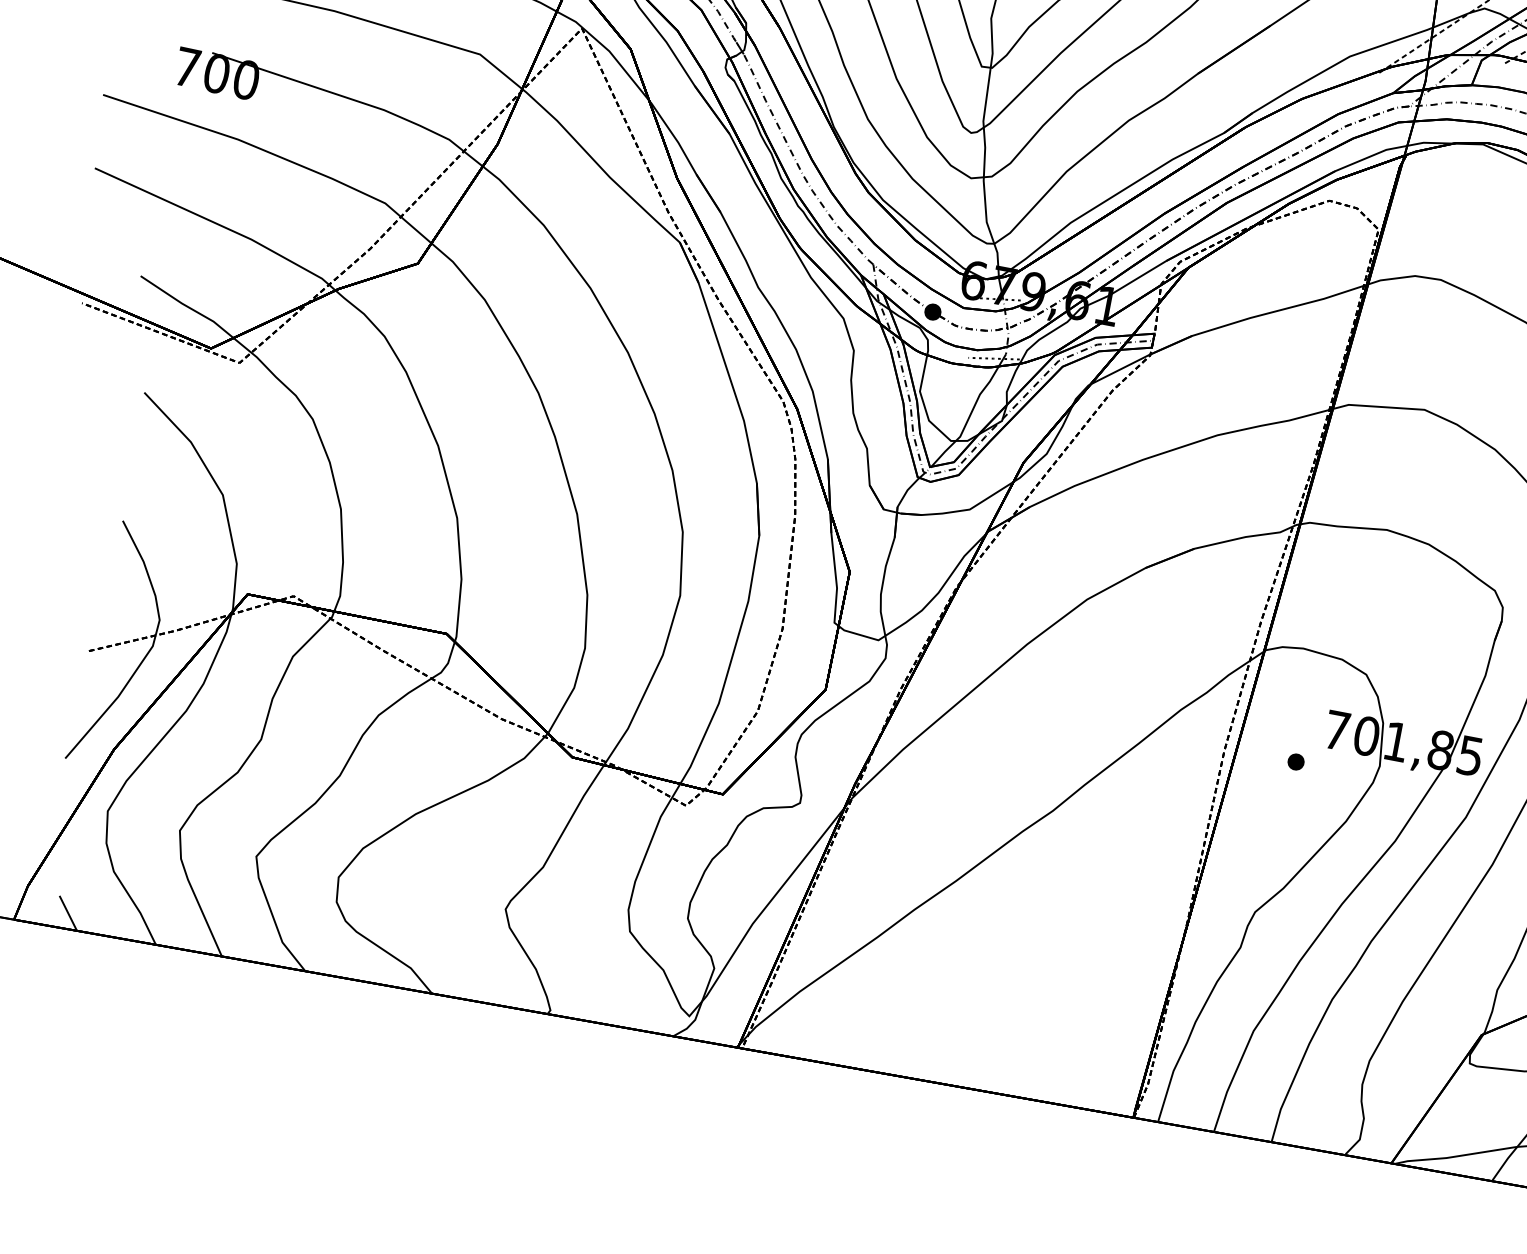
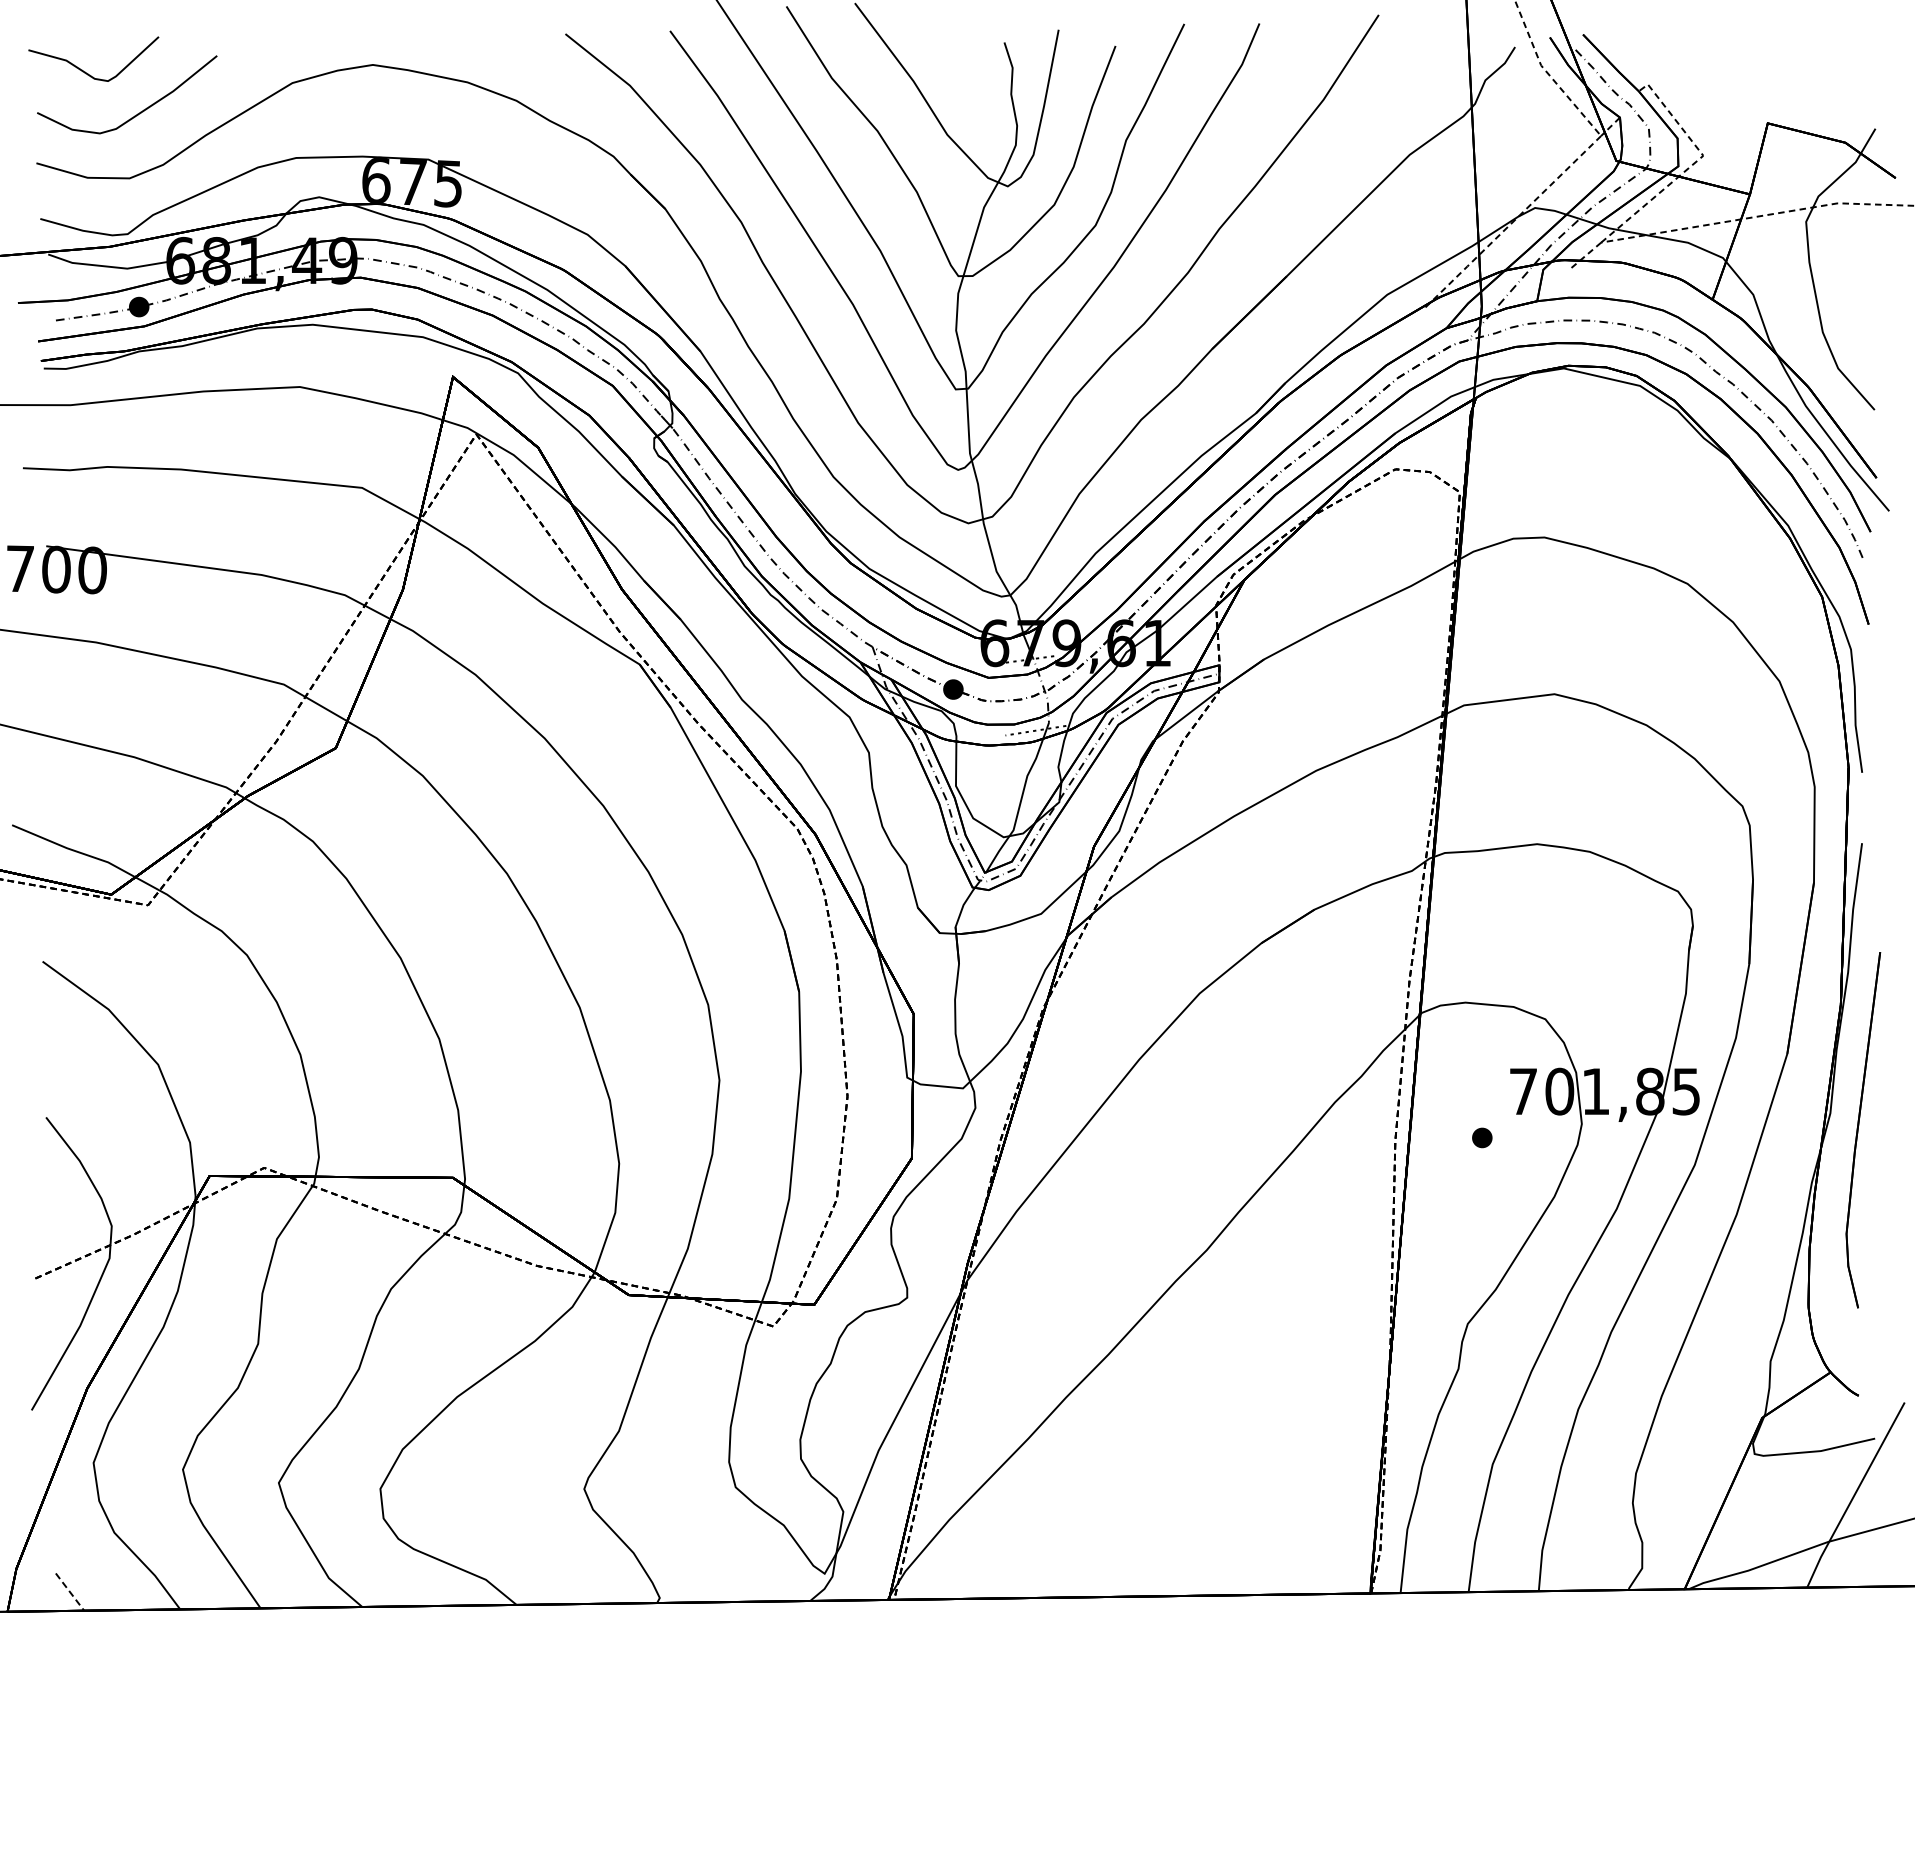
line: (68, 913) -> (70, 1592), solid -> dashed

